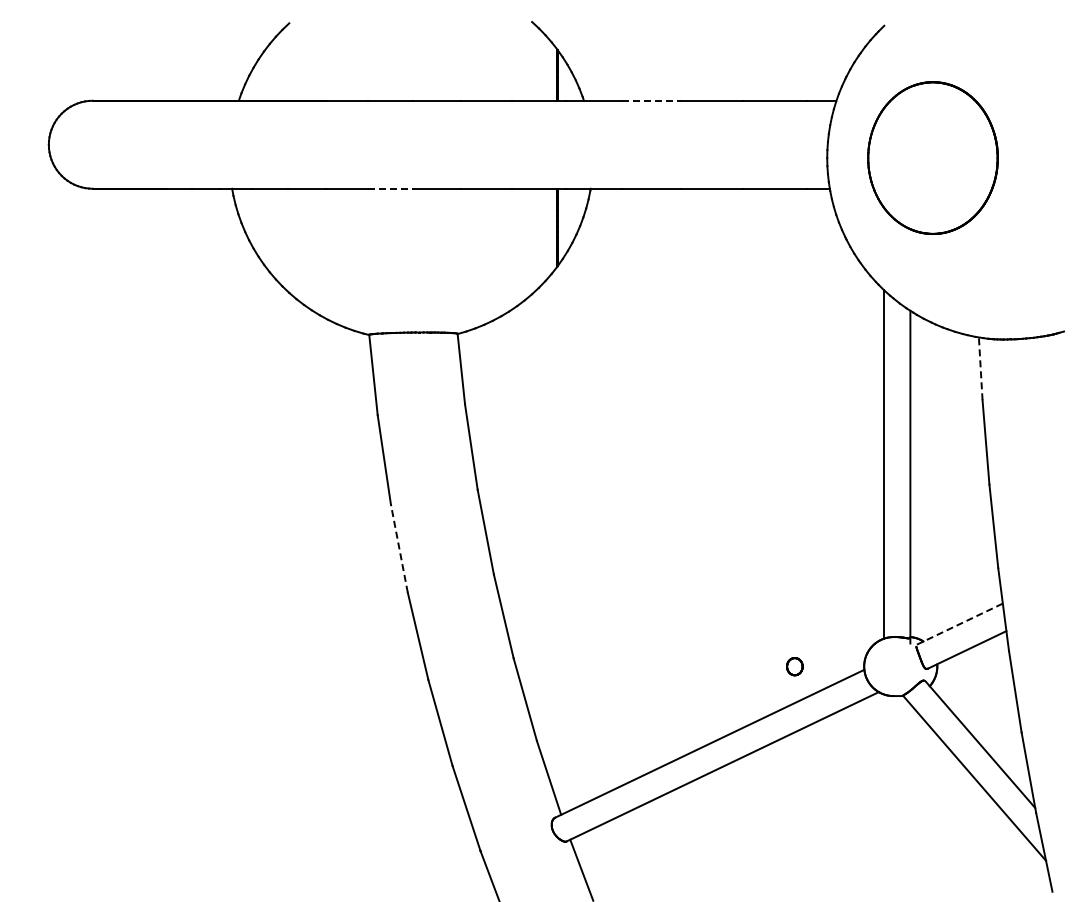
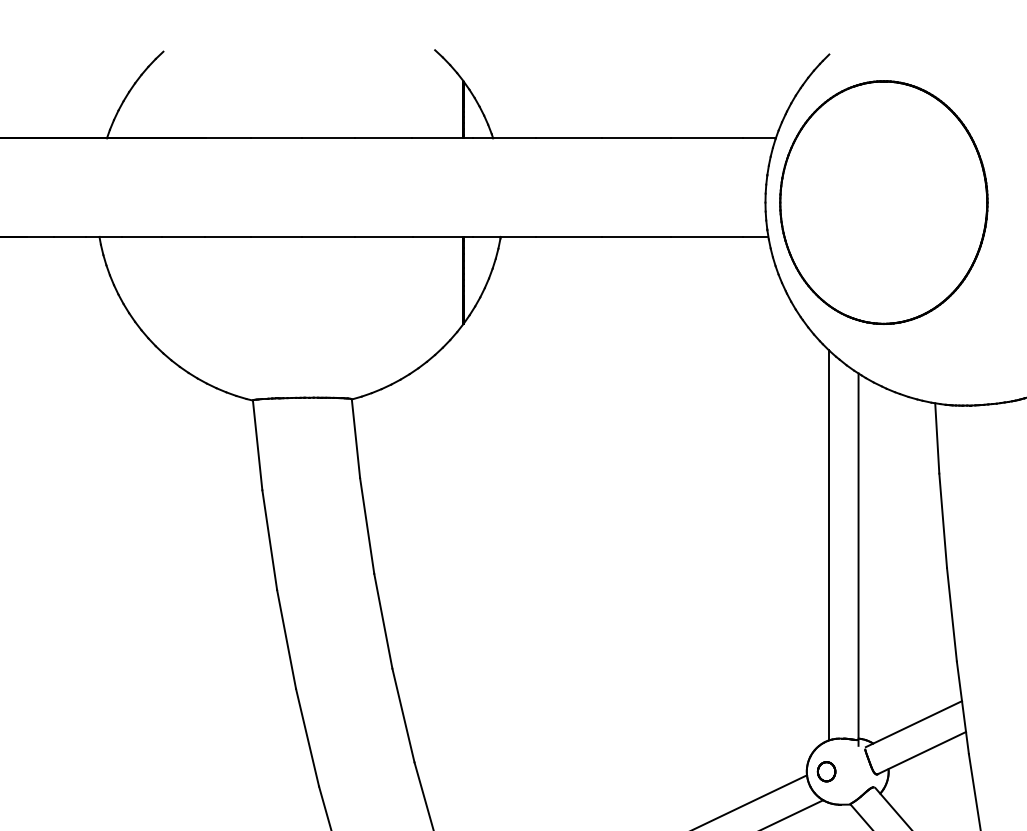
line: (651, 100) -> (568, 138), dashed -> solid
part: (932, 157) -> (883, 201), size x1.43
line: (390, 188) -> (276, 236), dashed -> solid
line: (980, 368) -> (937, 438), dashed -> solid
line: (399, 548) -> (286, 639), dashed -> solid
line: (959, 624) -> (913, 724), dashed -> solid
part: (794, 666) -> (826, 771), moved

